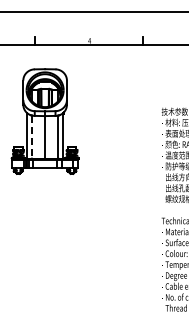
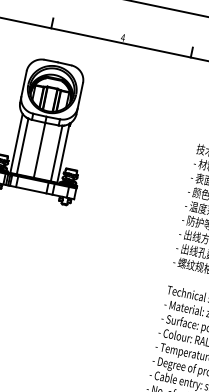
line: (31, 137) -> (21, 146), dashed -> solid

